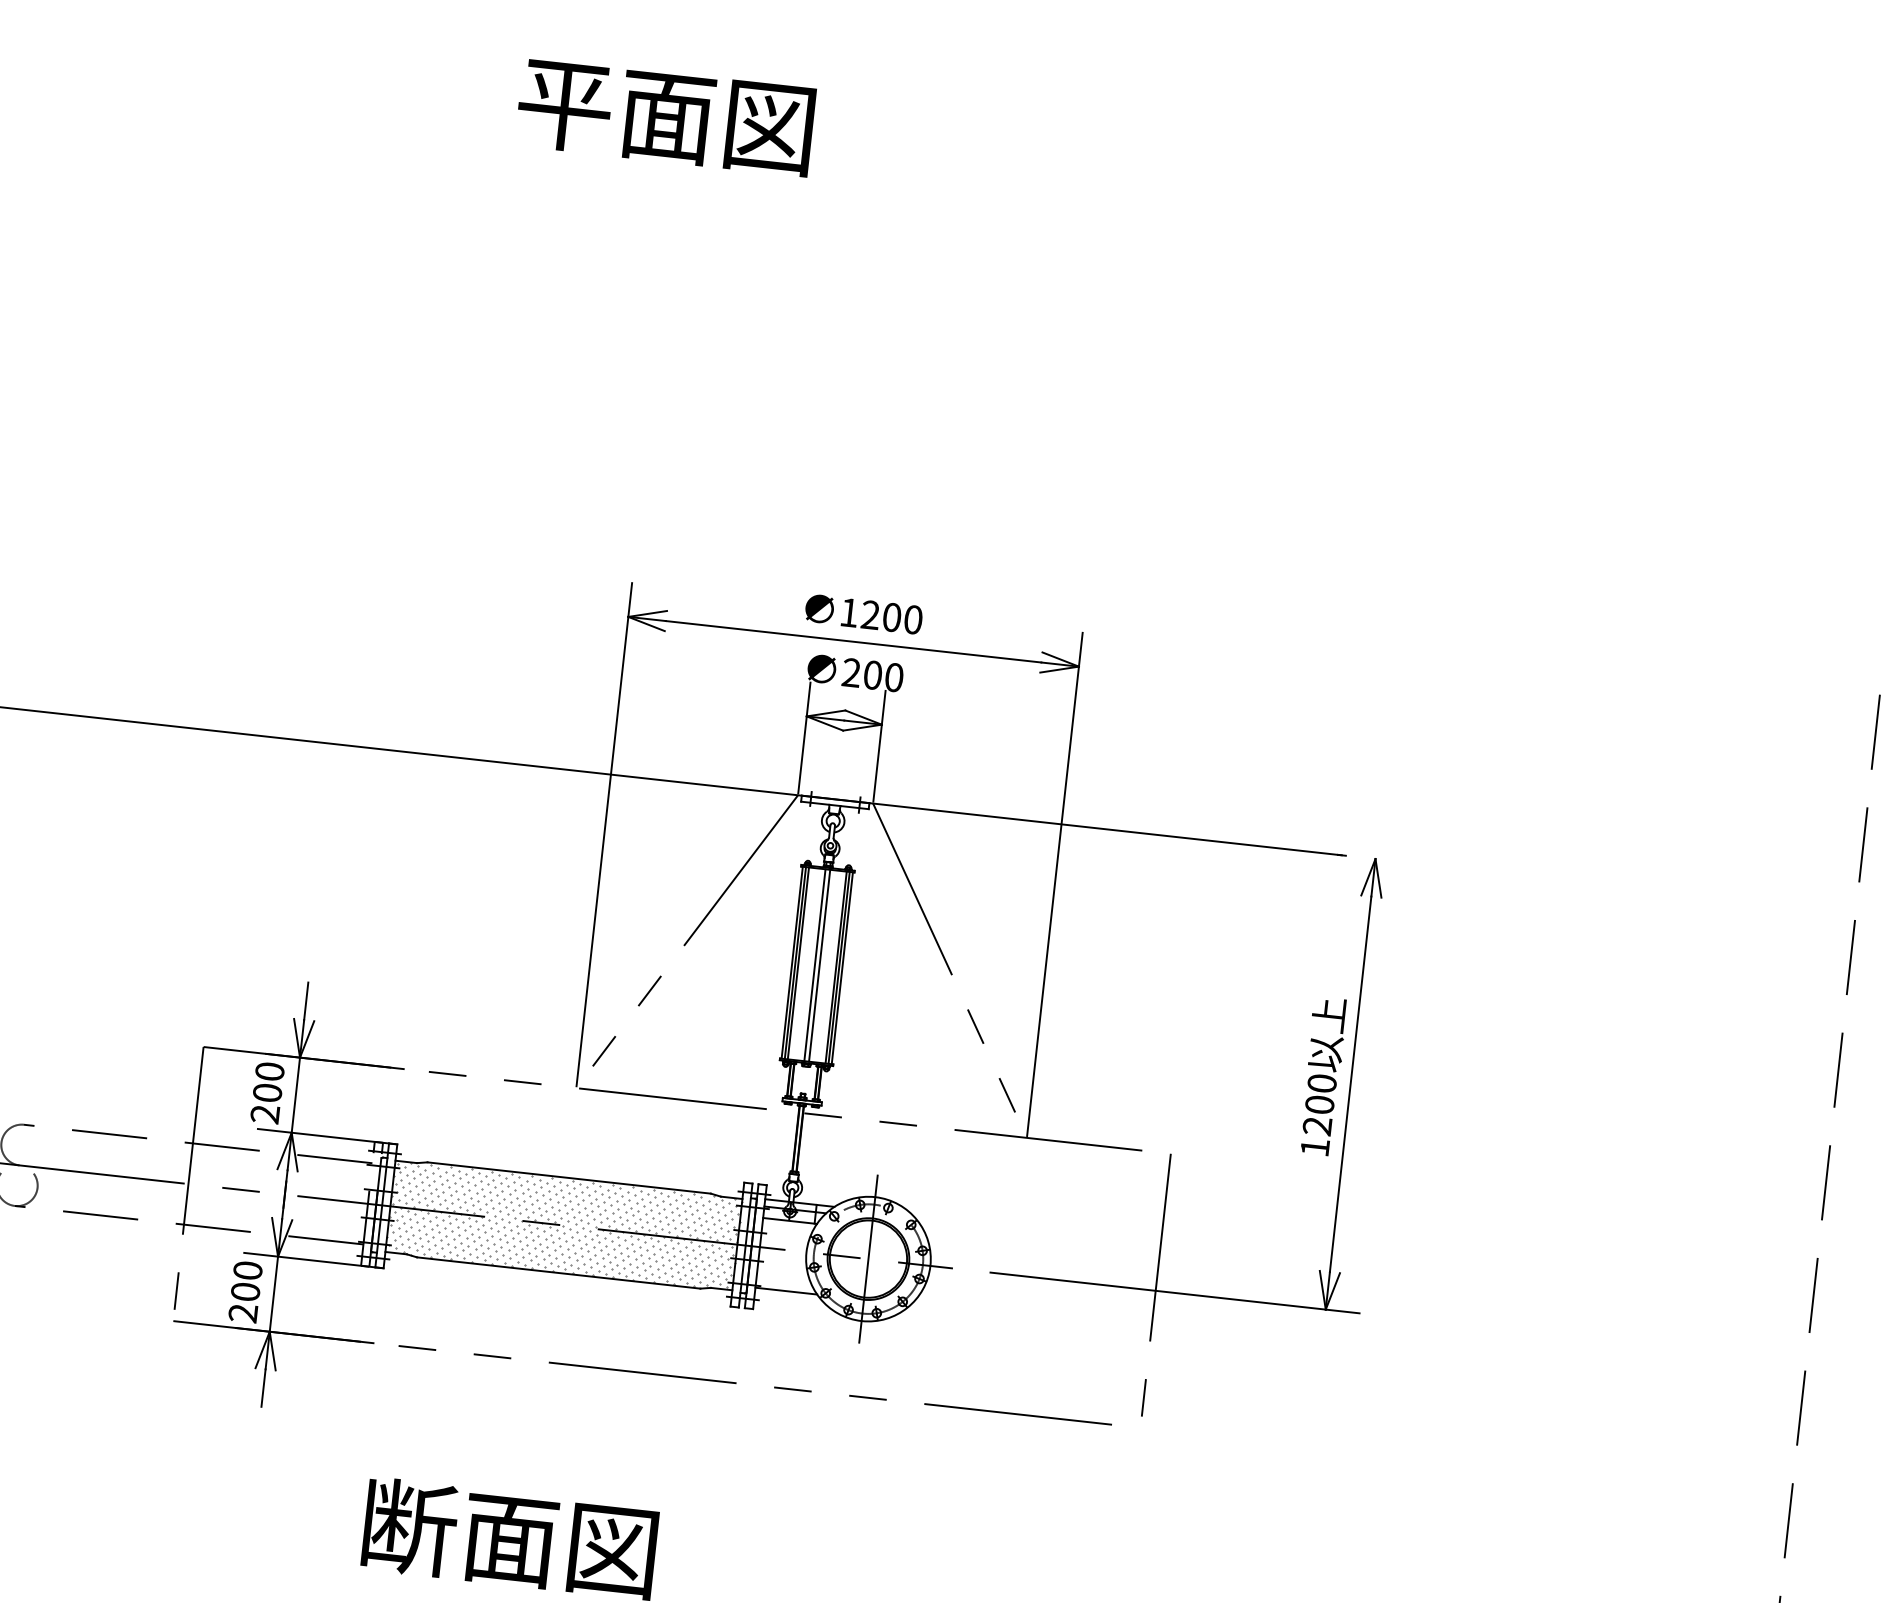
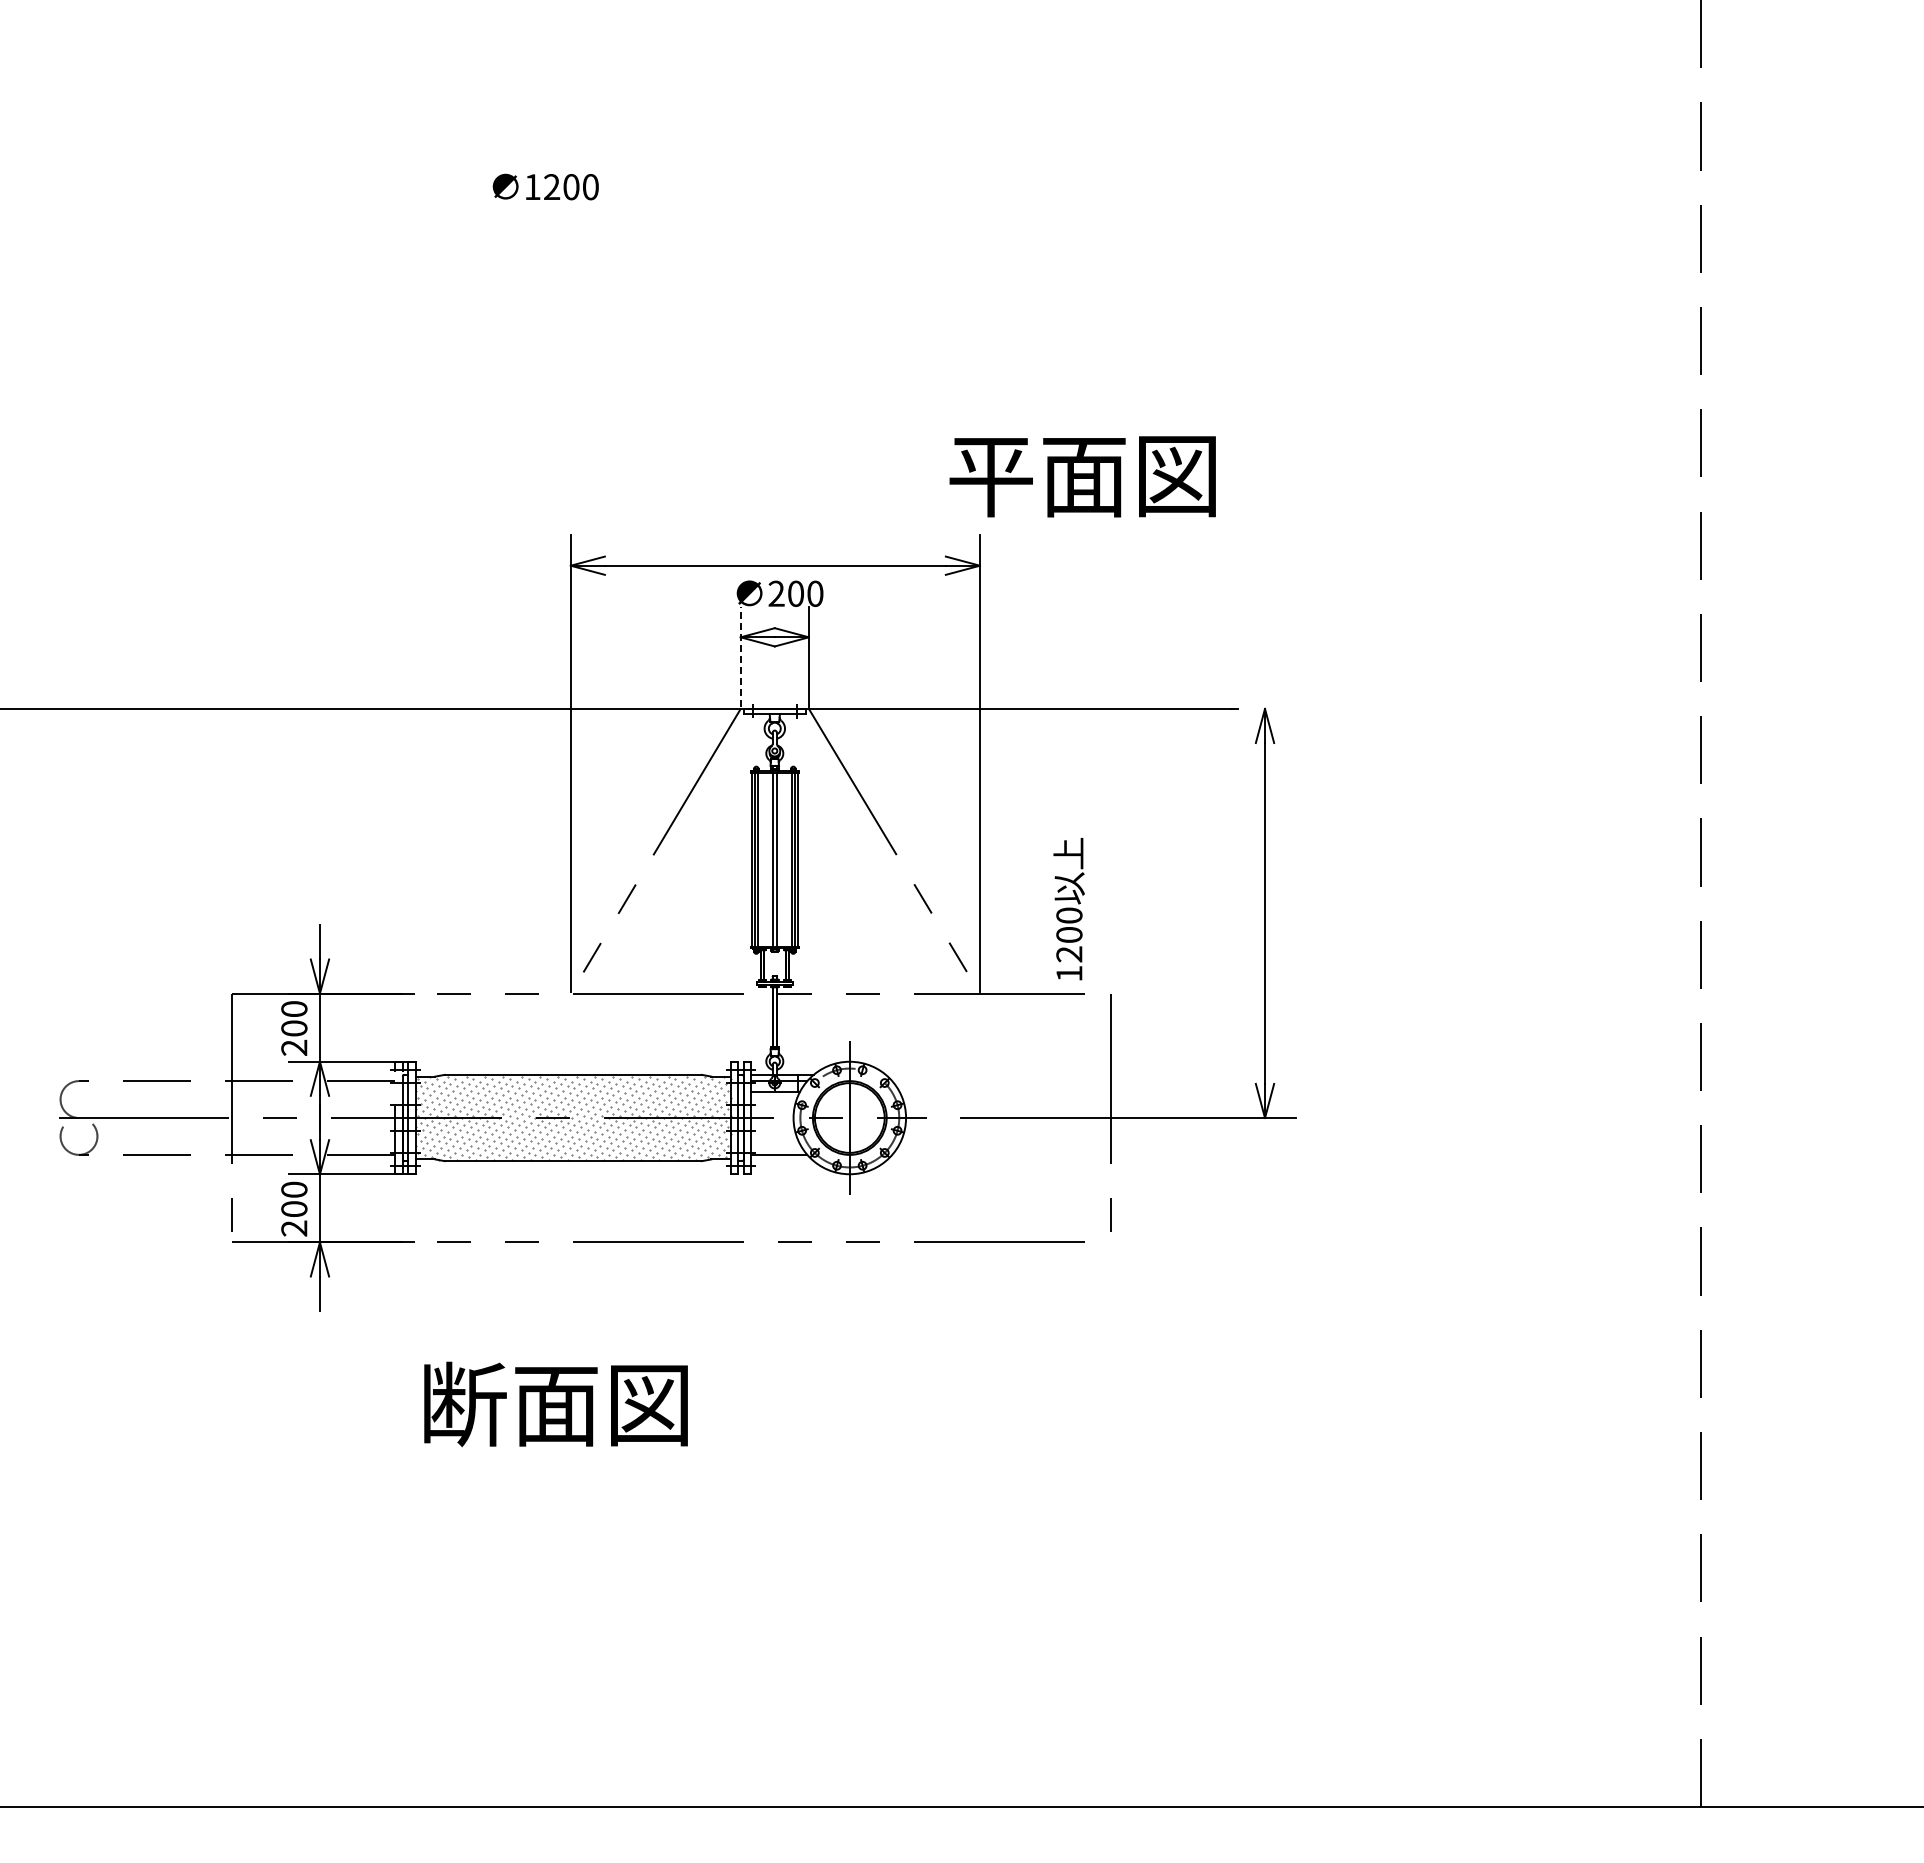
text: (665, 116) -> (1082, 476), moved
text: (863, 613) -> (545, 186), moved
line: (804, 737) -> (740, 656), solid -> dashed
text: (1321, 1076) -> (1068, 909), moved

